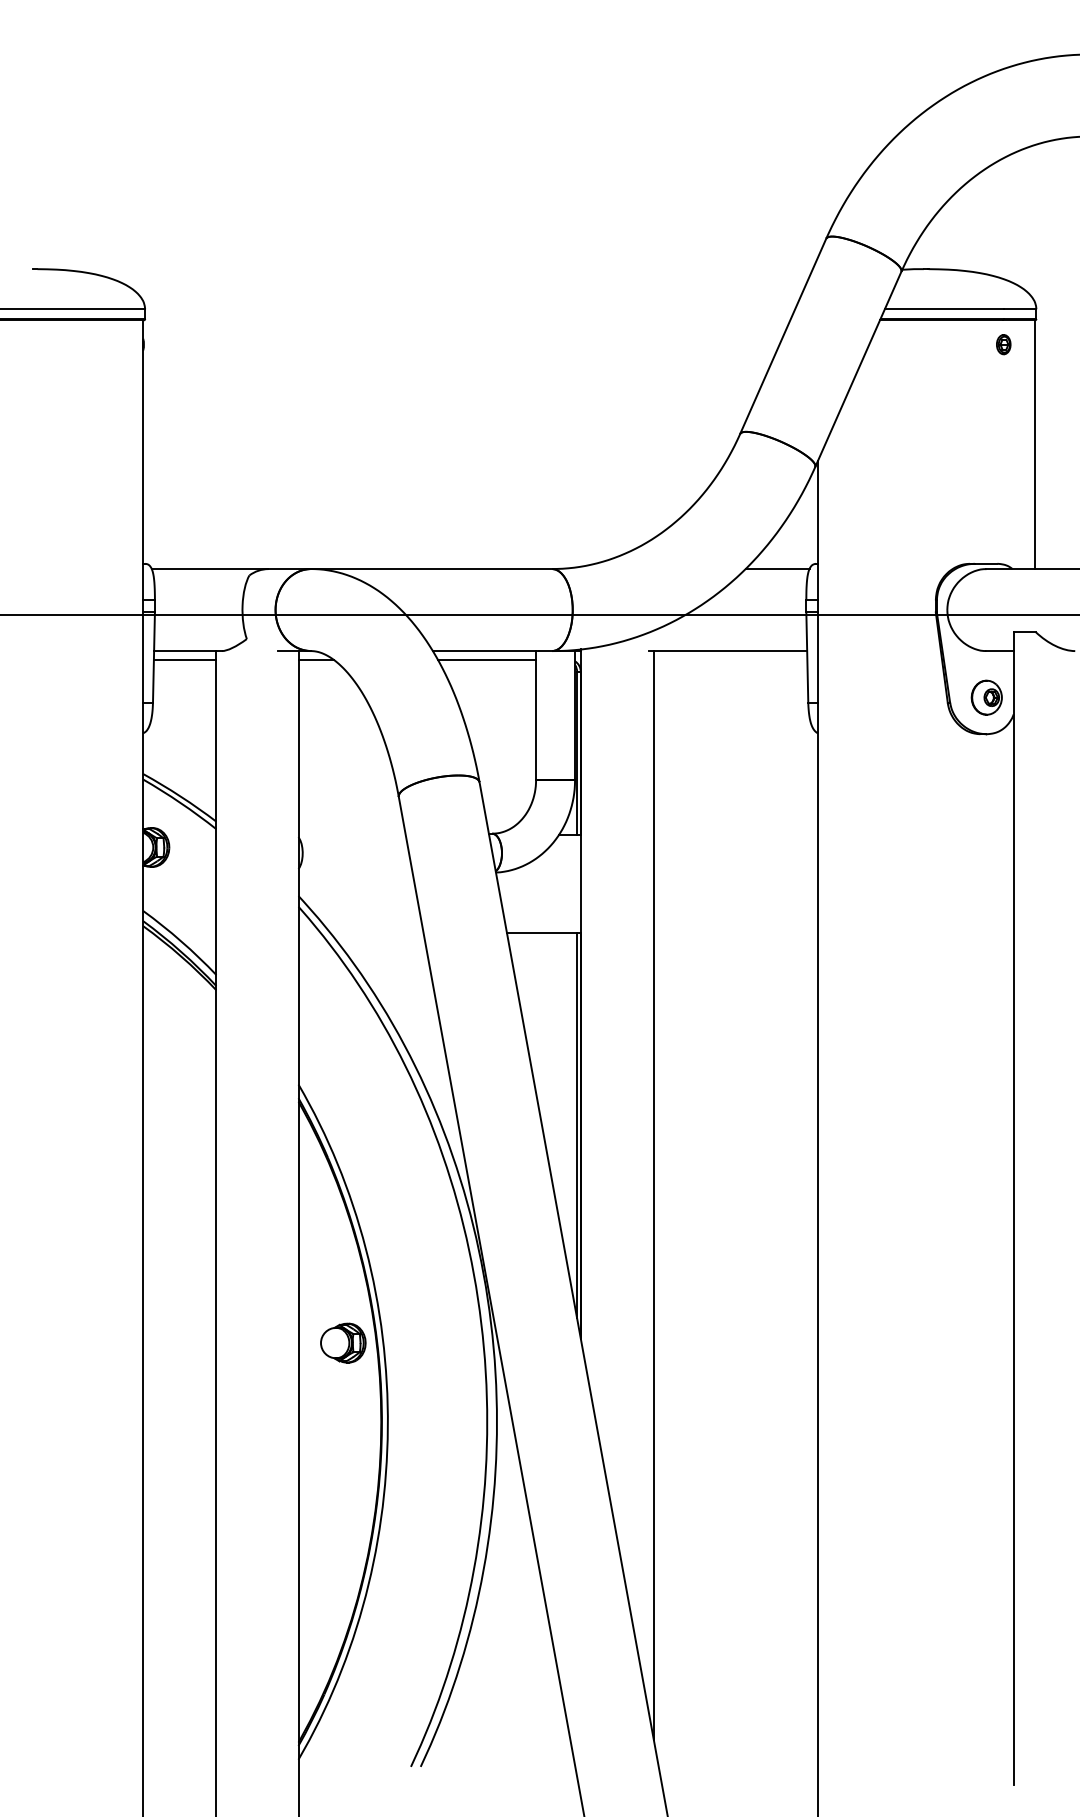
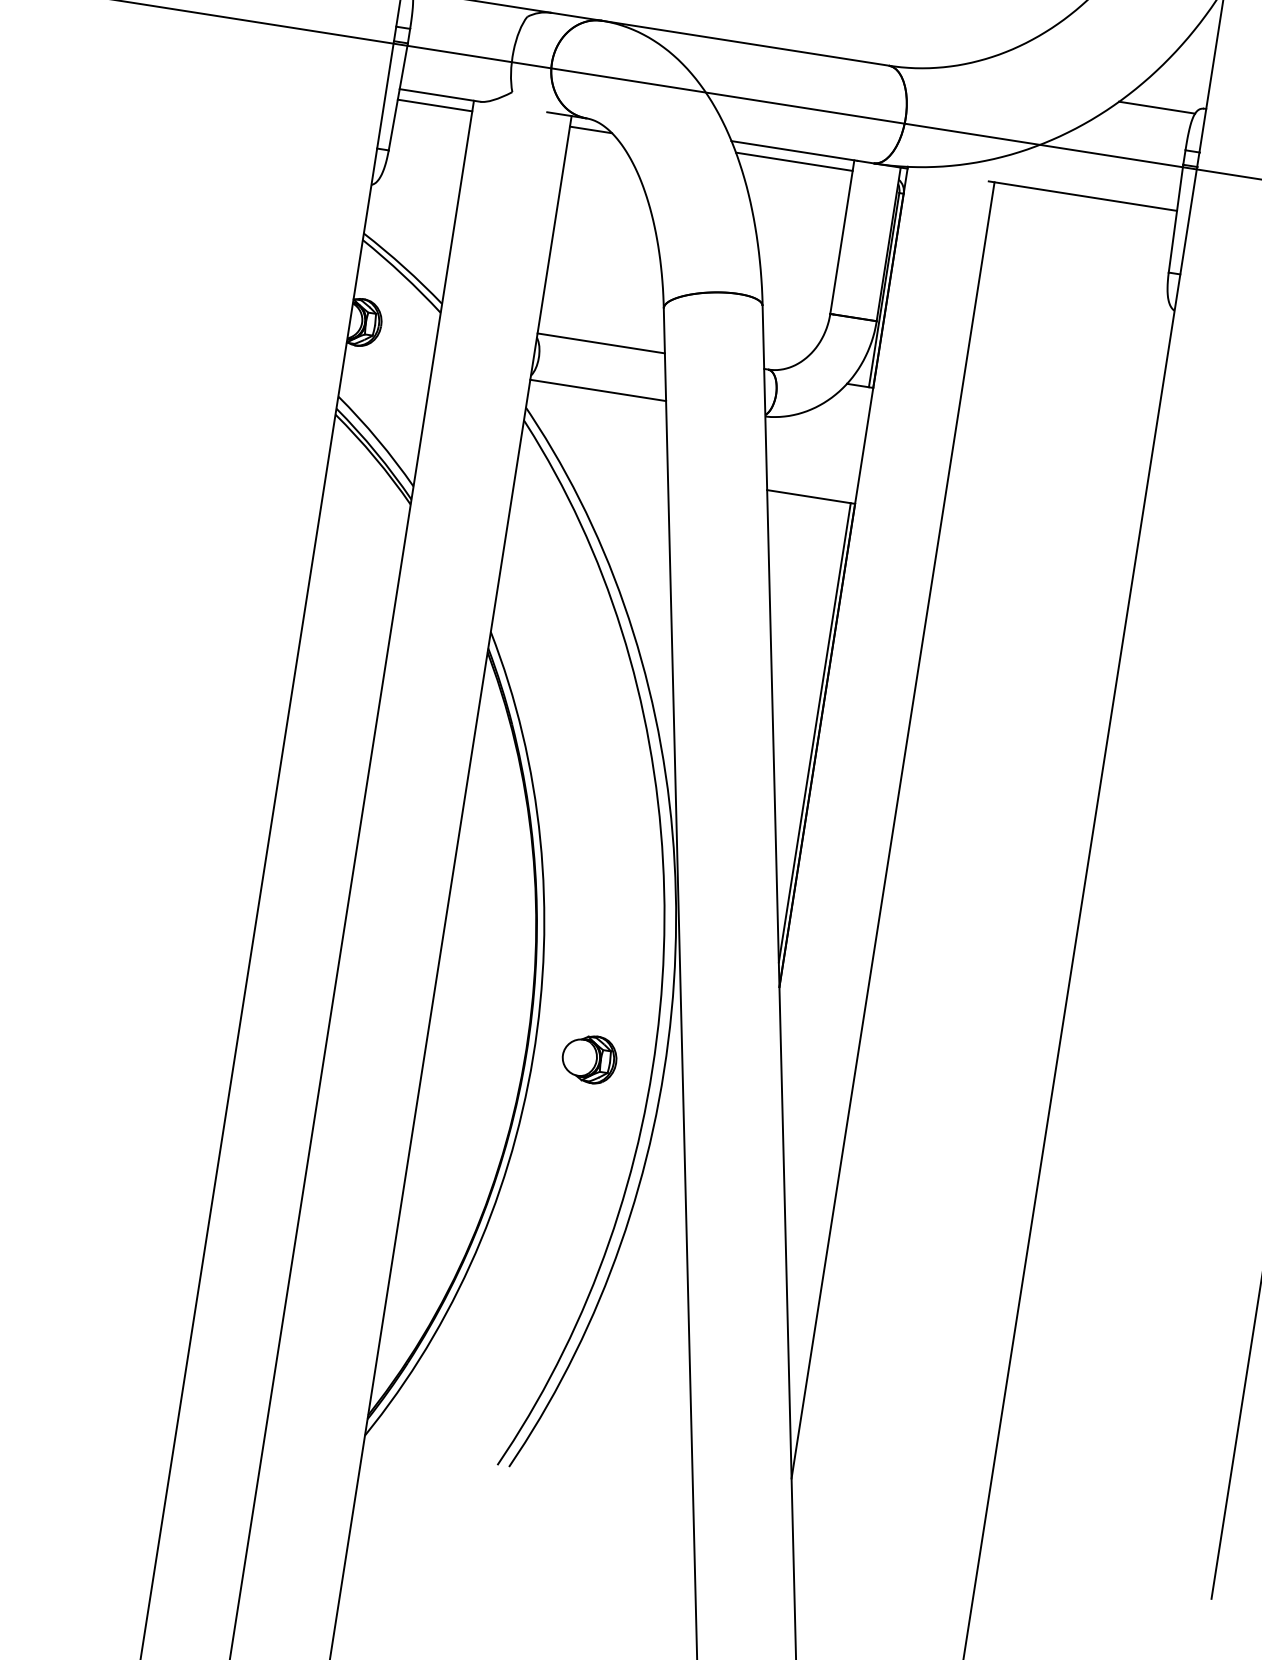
line: (351, 833) -> (600, 343), added
line: (355, 872) -> (598, 390), added
part: (343, 1342) -> (589, 1058), moved

